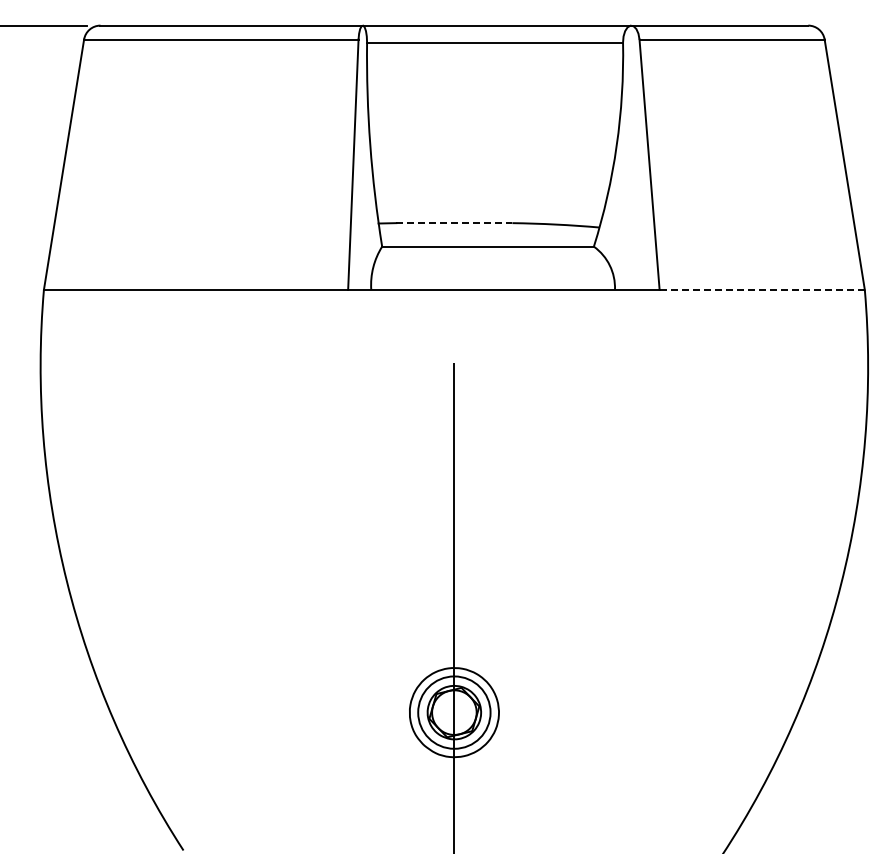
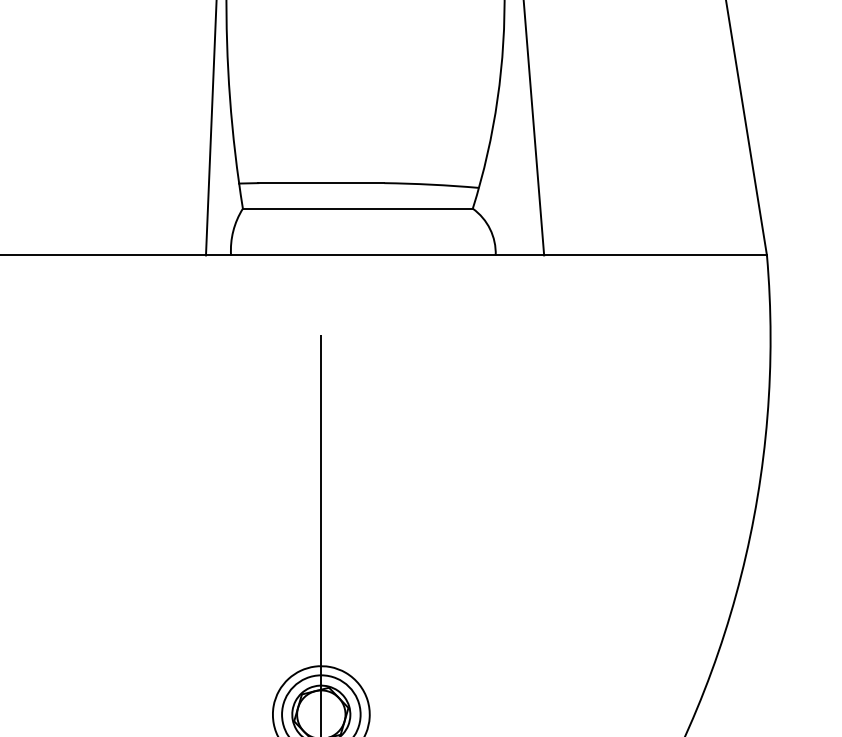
line: (454, 223) -> (321, 183), dashed -> solid
line: (762, 289) -> (655, 255), dashed -> solid

